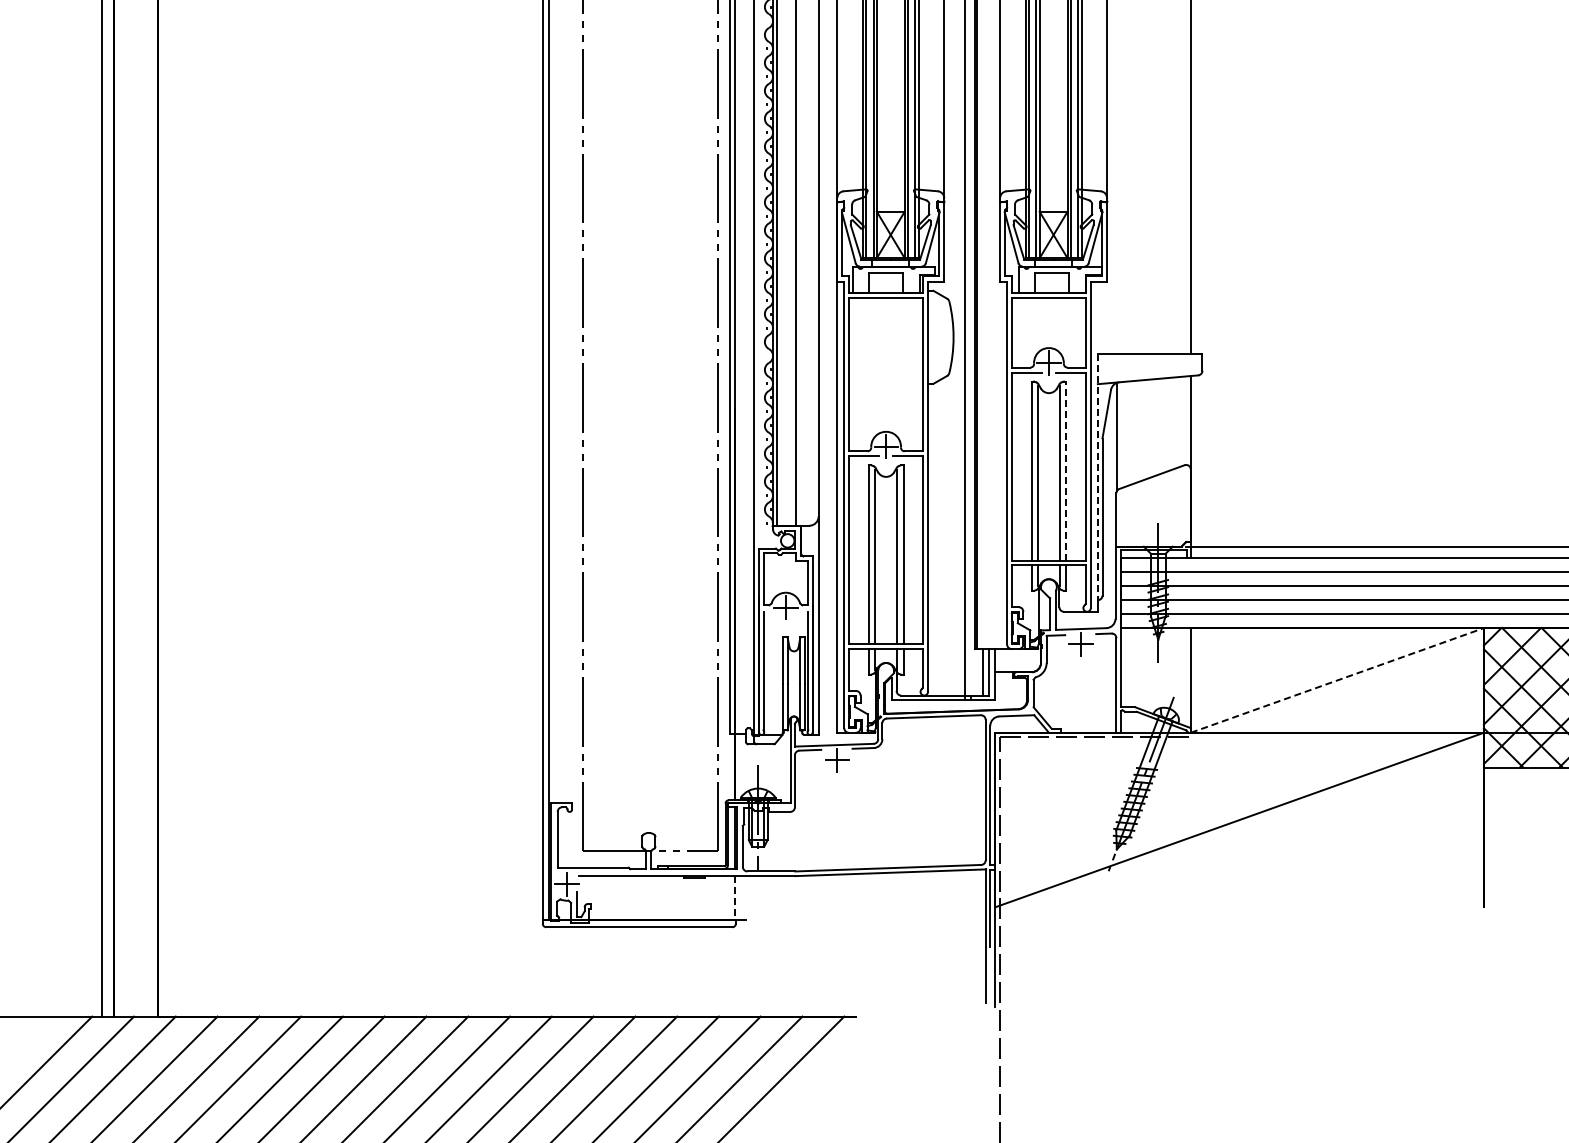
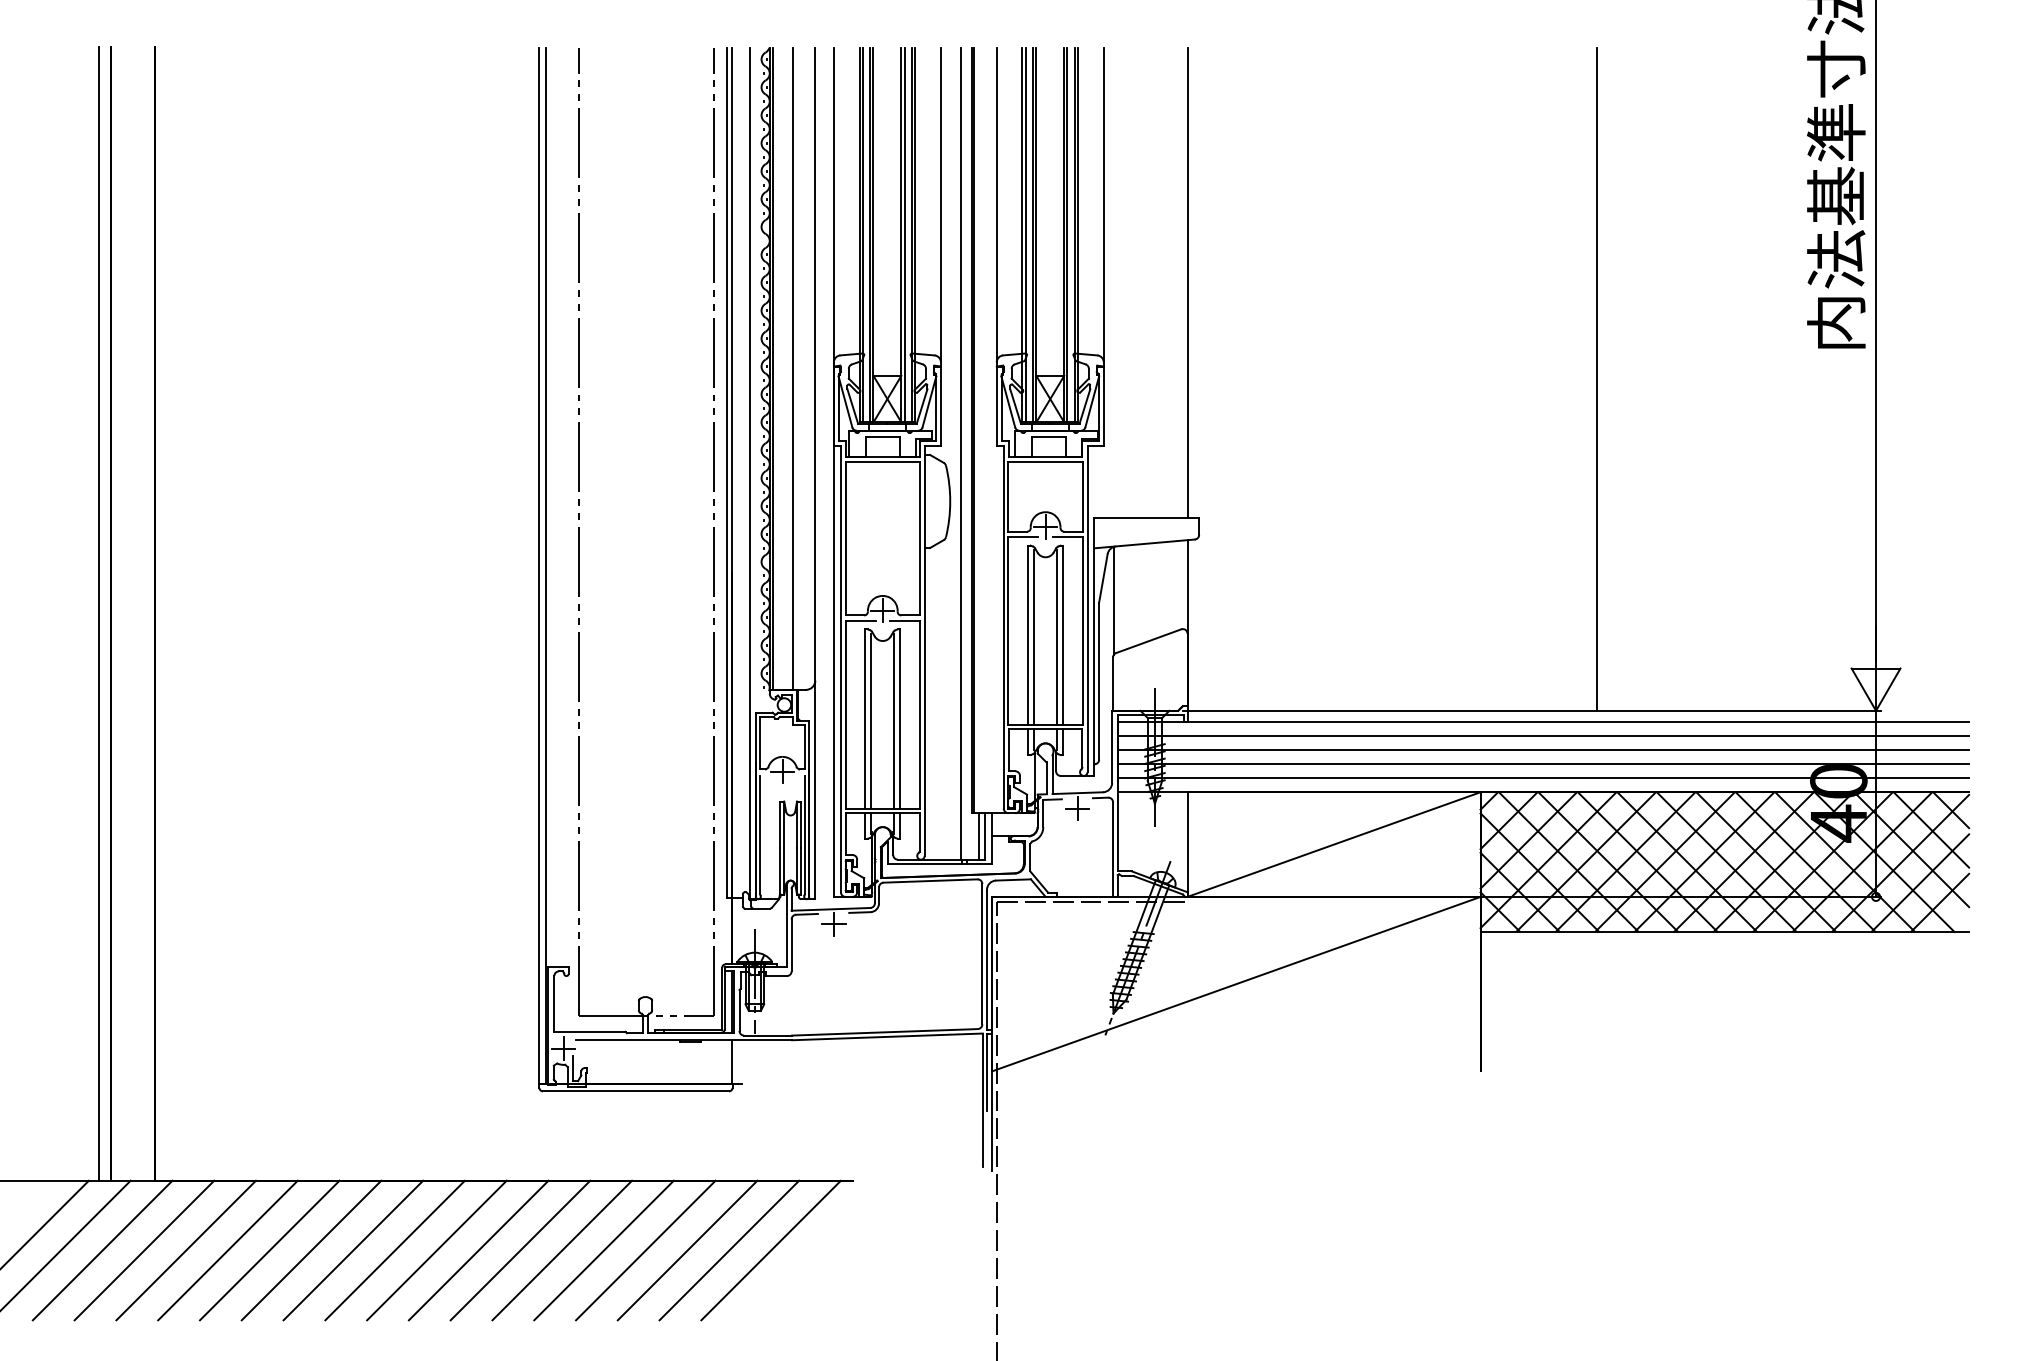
line: (1066, 471) -> (1063, 635), dashed -> solid
line: (1097, 477) -> (1094, 641), dashed -> solid
line: (1337, 680) -> (1334, 844), dashed -> solid
line: (734, 898) -> (731, 1062), dashed -> solid

